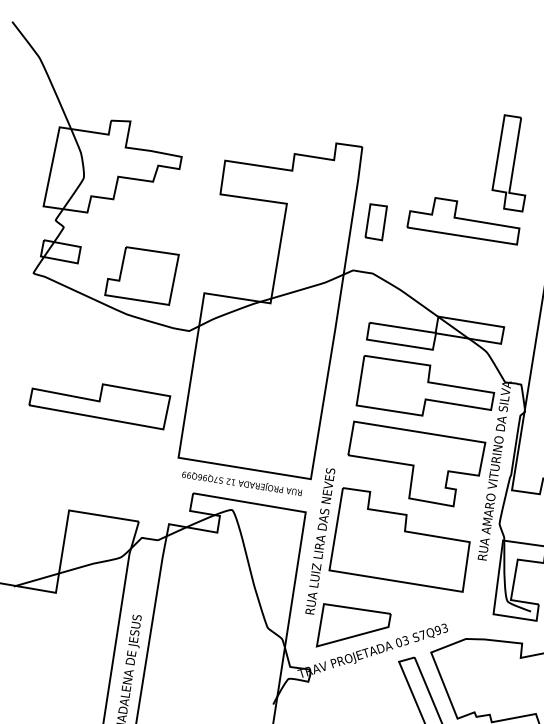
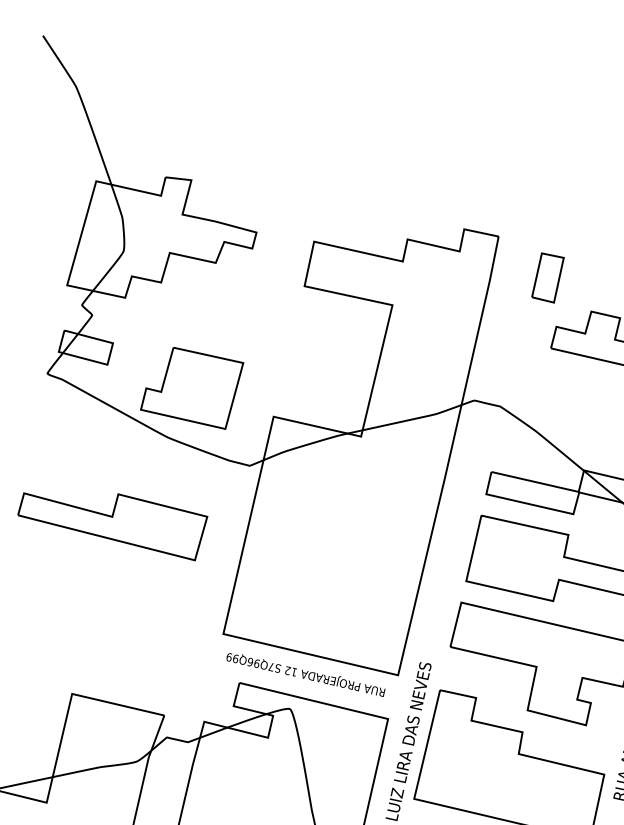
part: (375, 222) -> (546, 278), moved
part: (99, 406) -> (111, 523), moved

